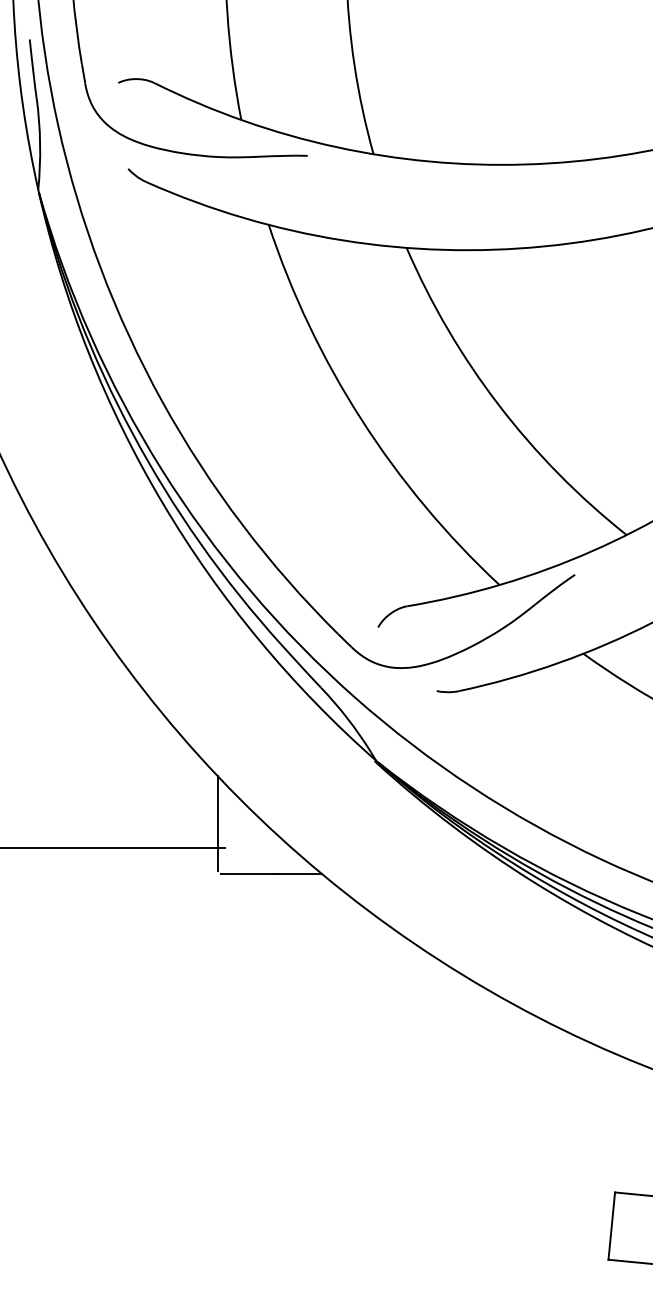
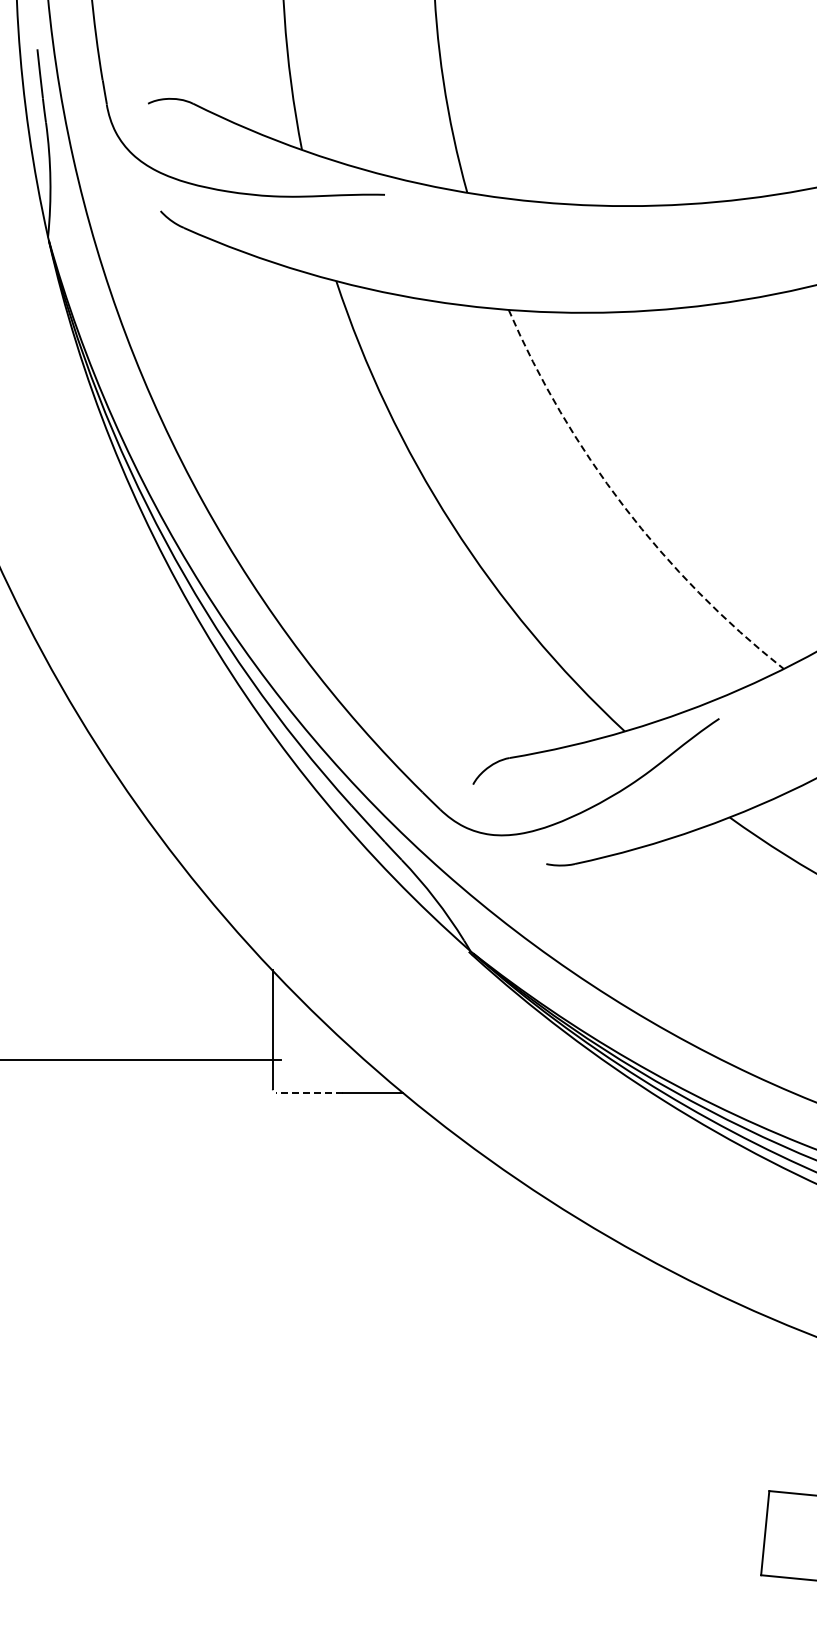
arc: (498, 405) -> (623, 506), solid -> dashed
line: (247, 873) -> (309, 1092), solid -> dashed

